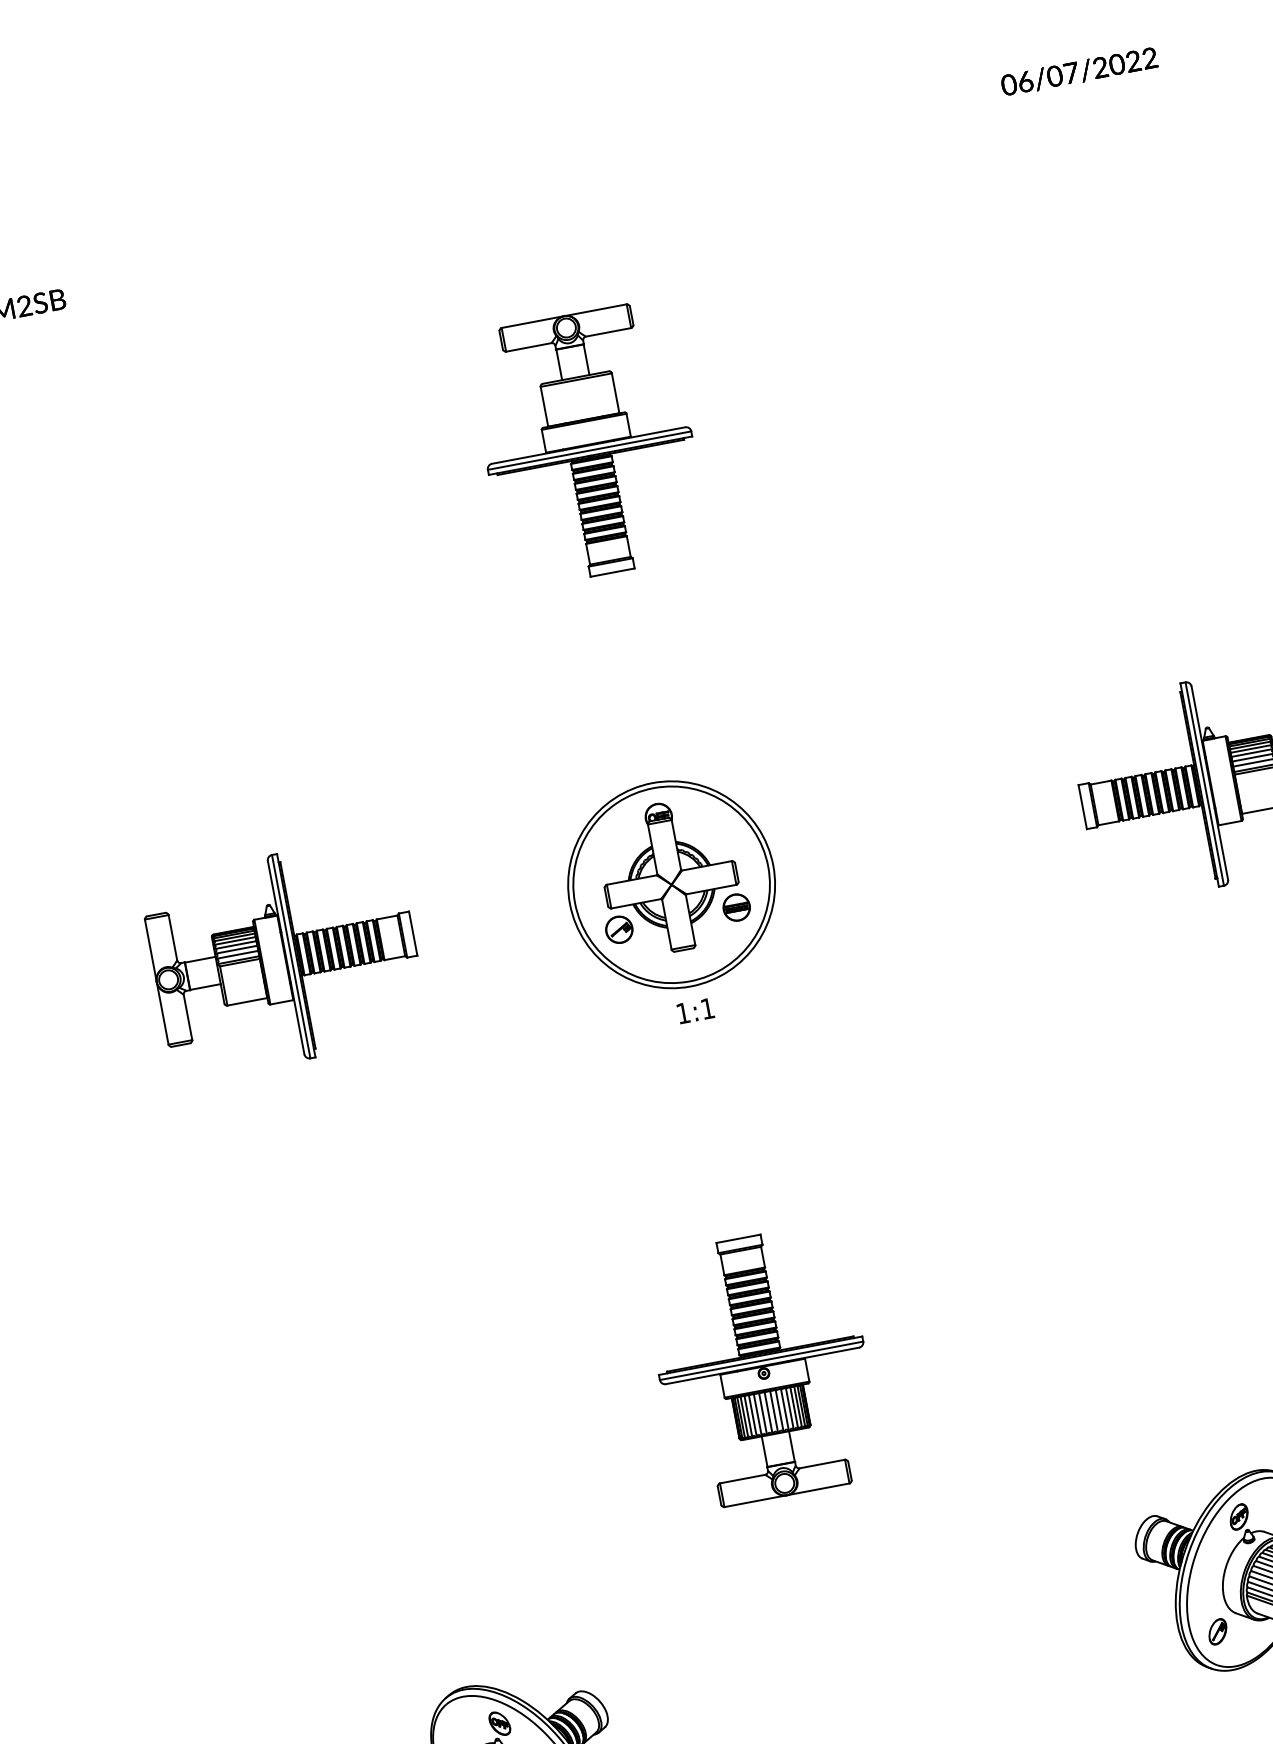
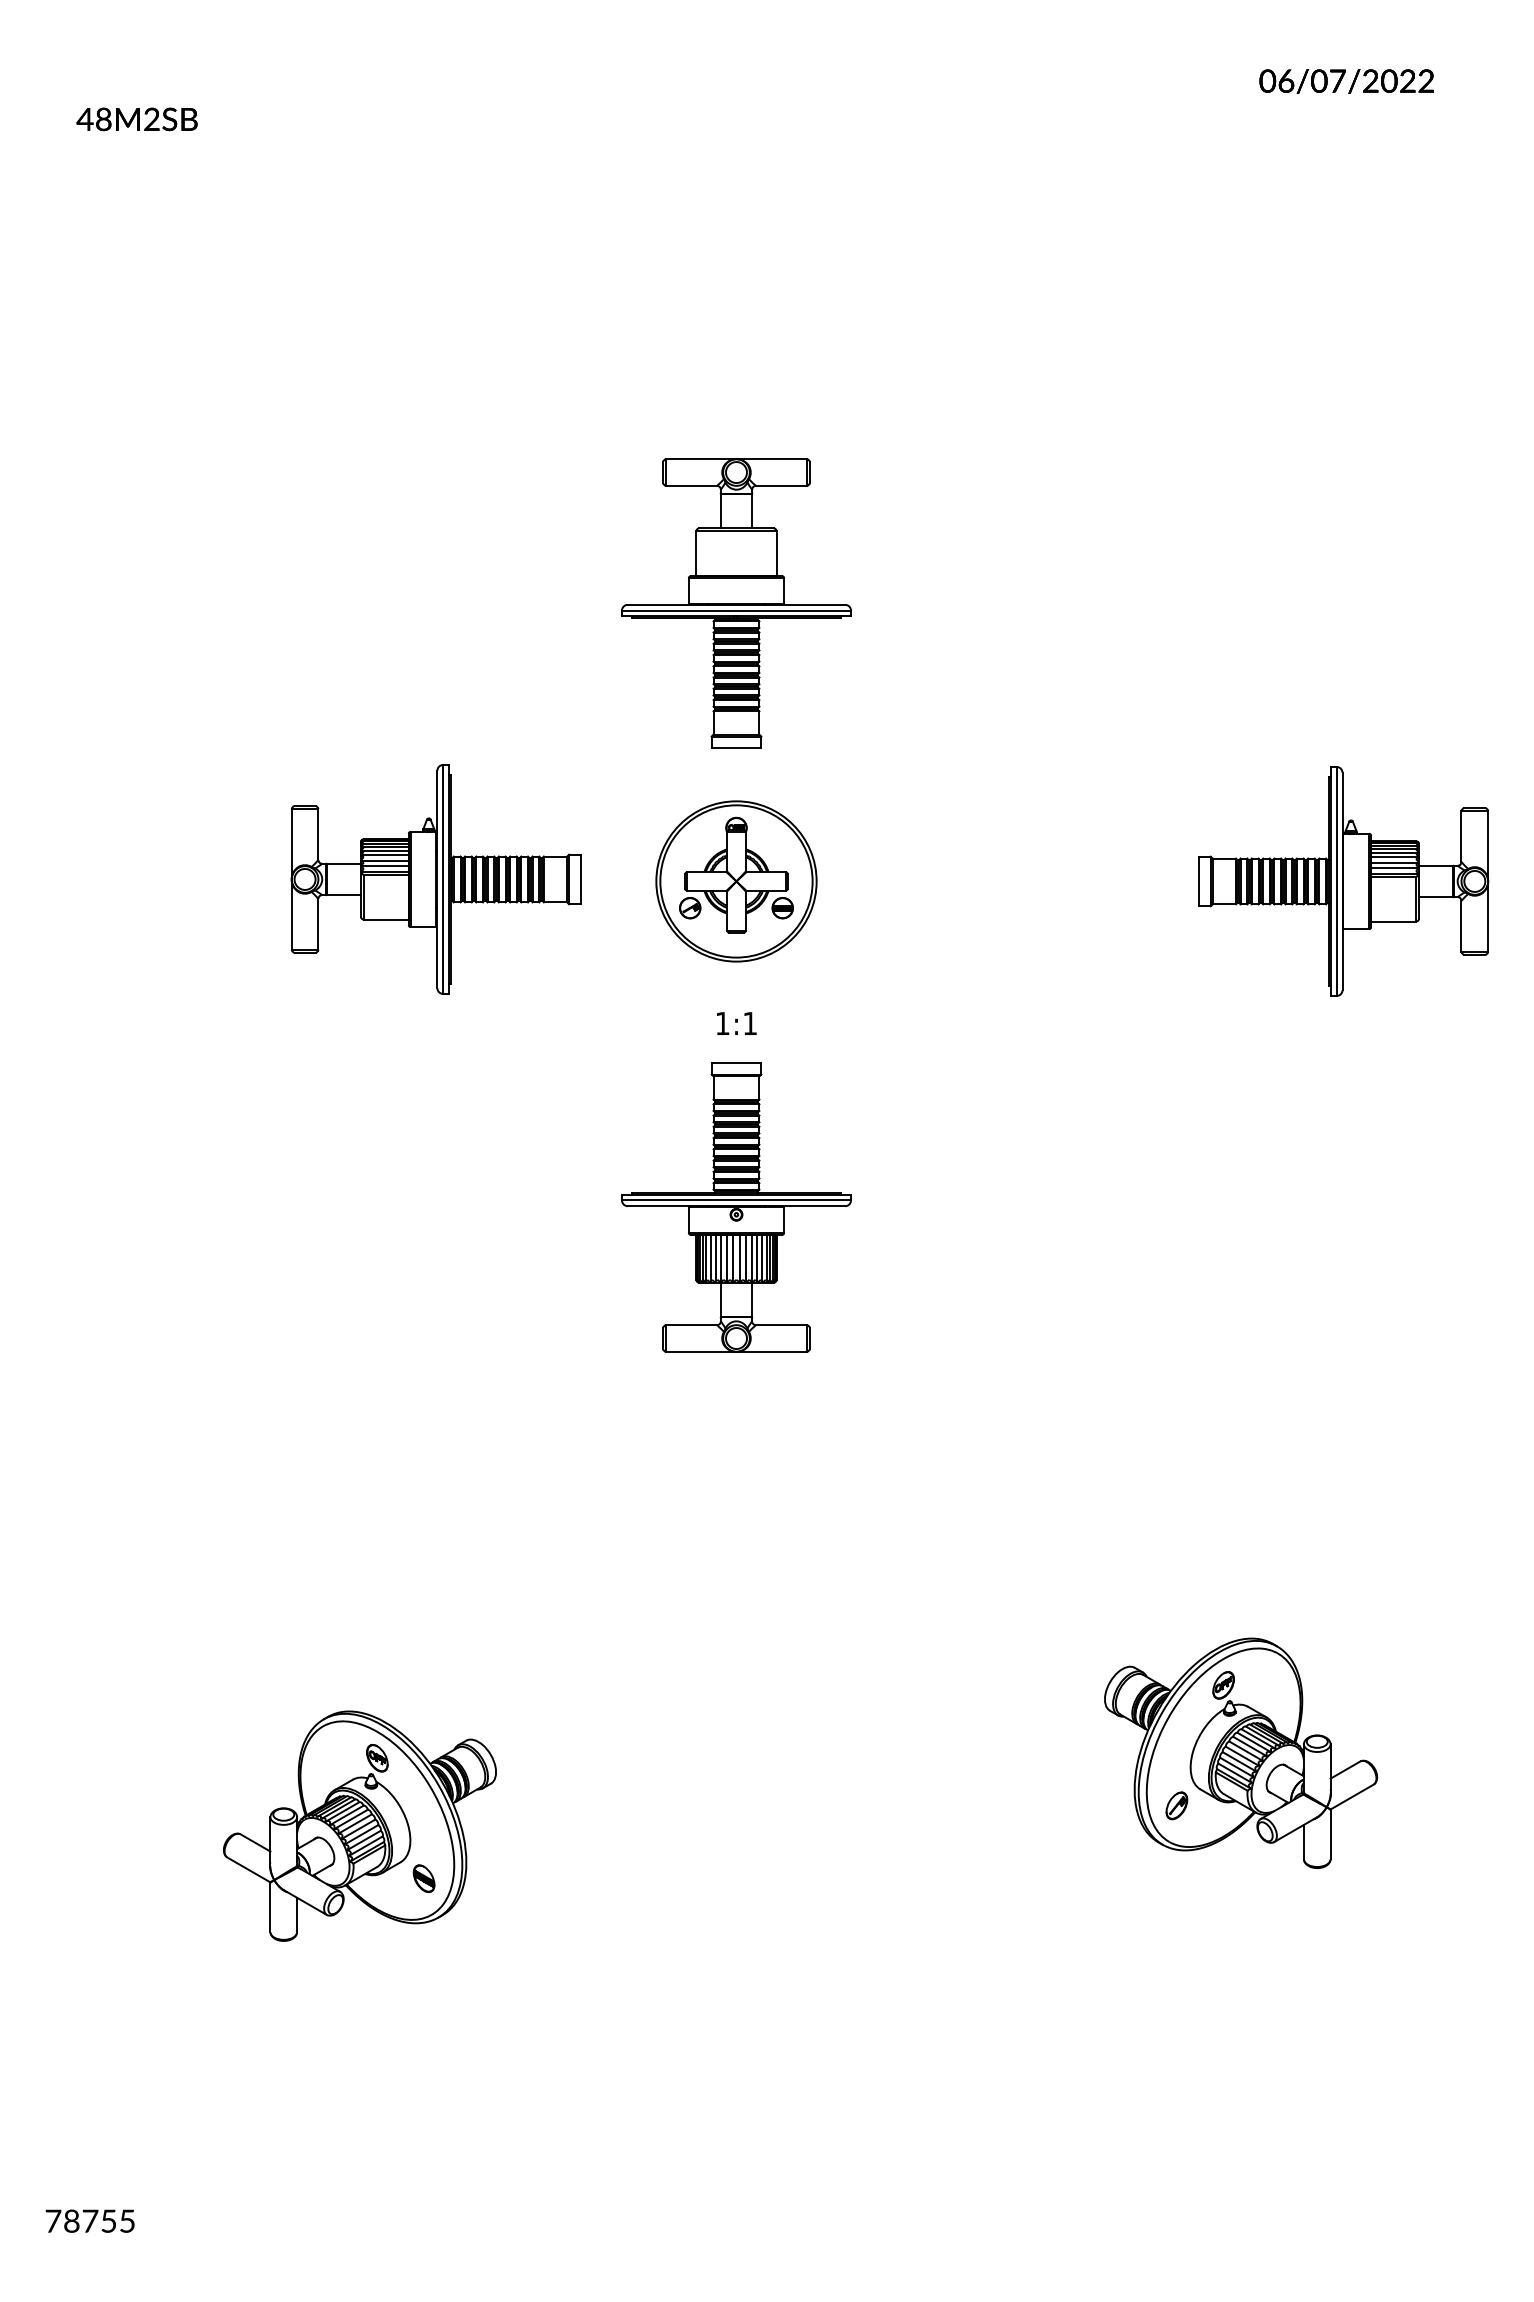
part: (588, 444) -> (736, 603), moved
part: (671, 884) -> (736, 881), size x0.7
part: (284, 958) -> (435, 879), moved
part: (762, 1367) -> (736, 1207), moved

